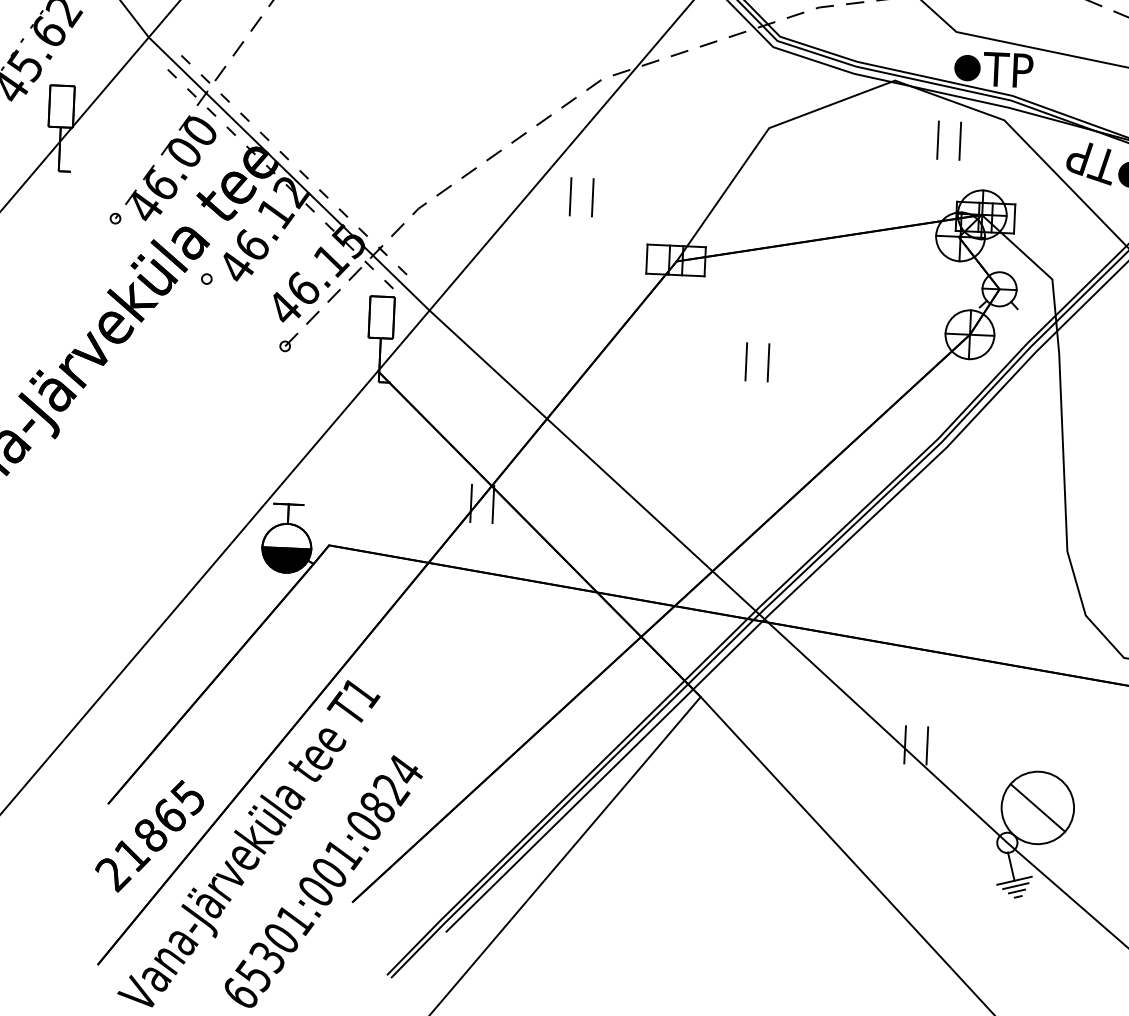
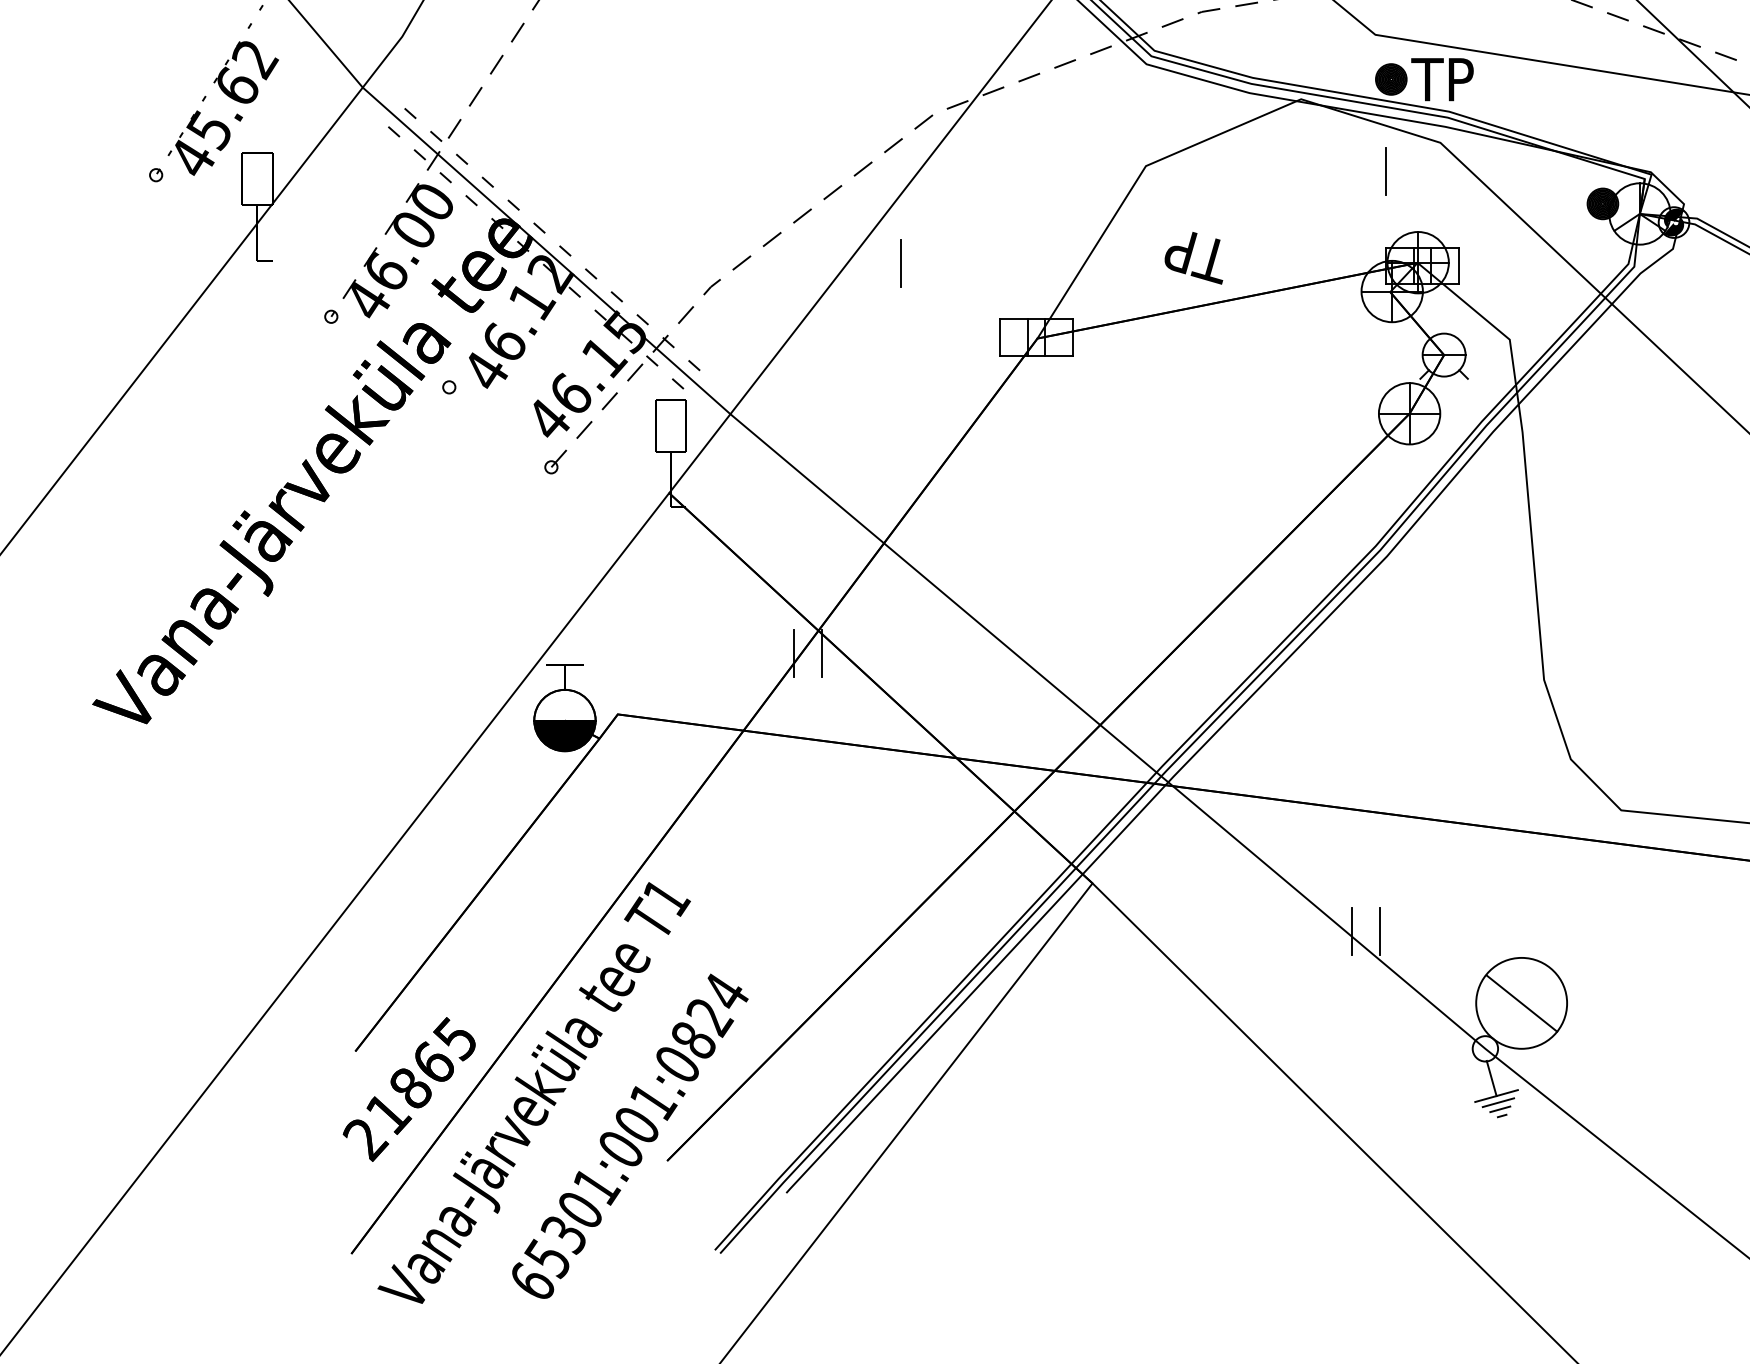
line: (938, 140) -> (1358, 171), removed
text: (1089, 163) -> (1193, 258), moved
line: (592, 197) -> (928, 263), removed
line: (746, 361) -> (1130, 460), removed
line: (768, 362) -> (1158, 460), removed

